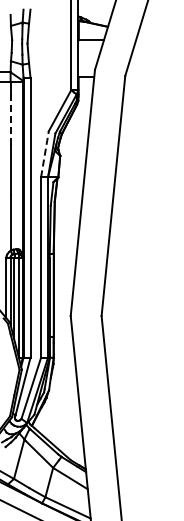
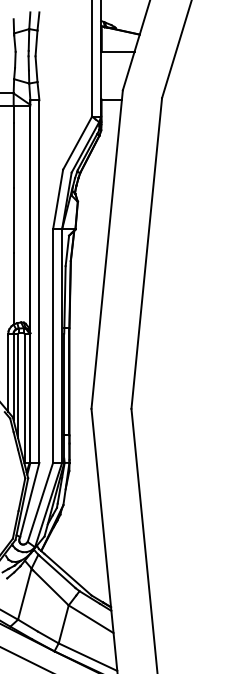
line: (10, 119) -> (13, 154), dashed -> solid
line: (45, 153) -> (58, 198), dashed -> solid

